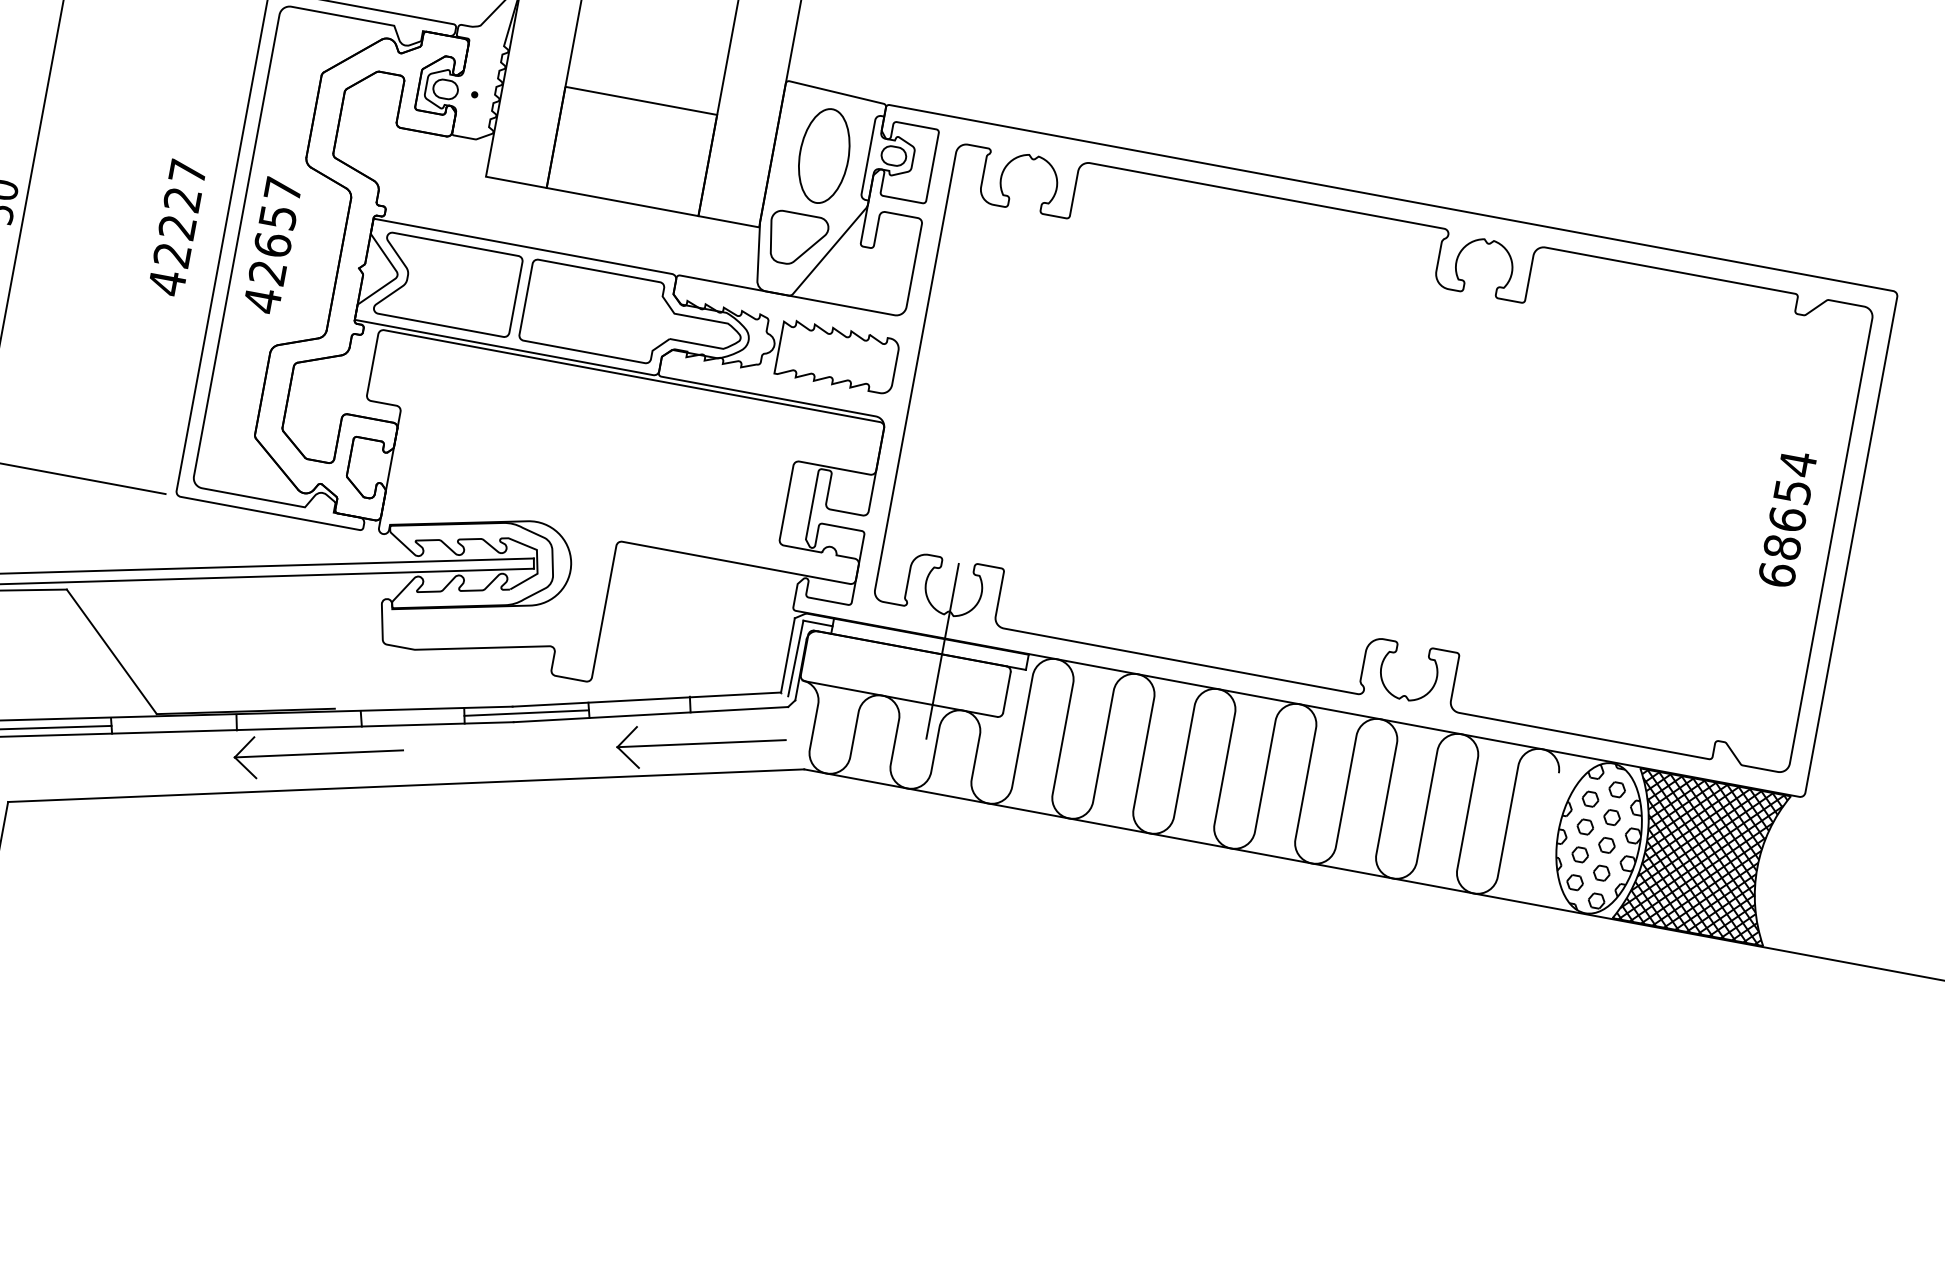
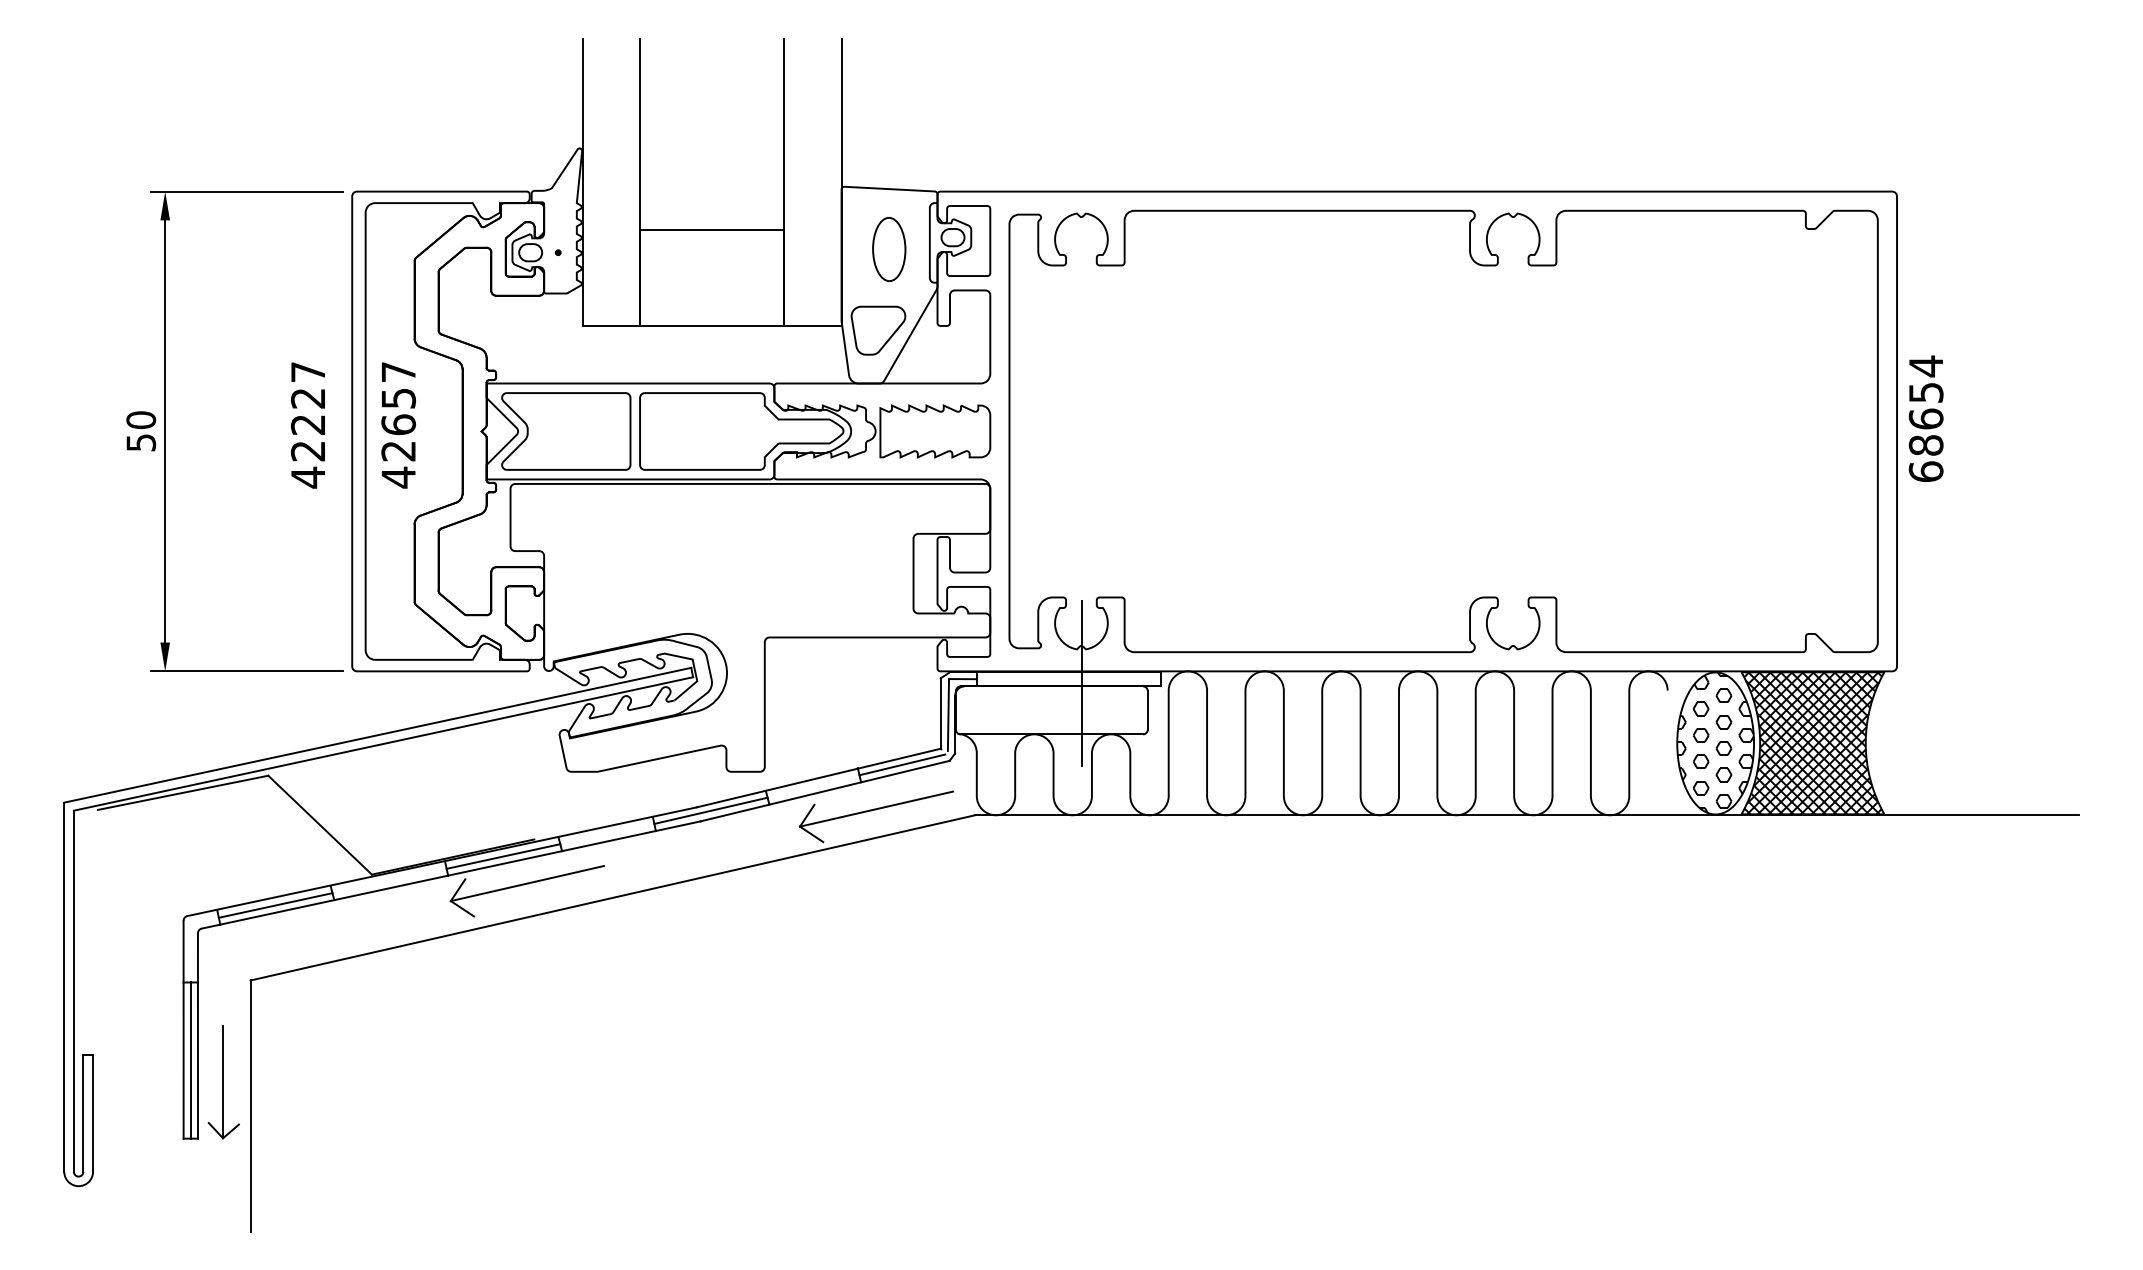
part: (824, 156) -> (889, 249), size x0.71
text: (1786, 518) -> (1925, 418), moved
line: (737, 701) -> (902, 764), added
line: (299, 720) -> (503, 856), added

